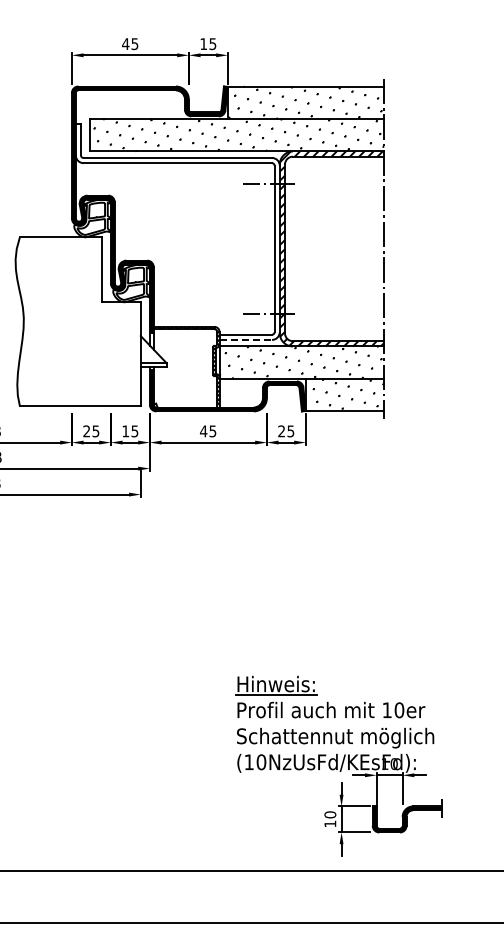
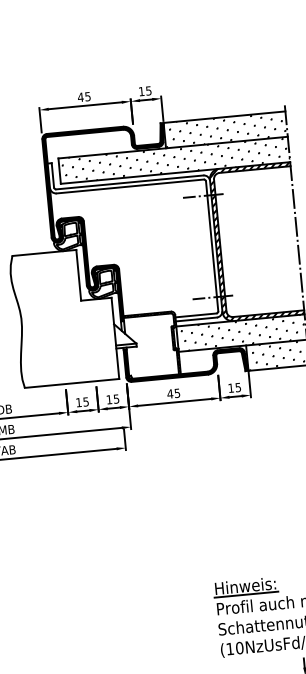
line: (246, 339) -> (196, 319), dashed -> solid
text: (86, 431) -> (78, 402), 25 -> 15
text: (281, 431) -> (230, 388), 25 -> 15

